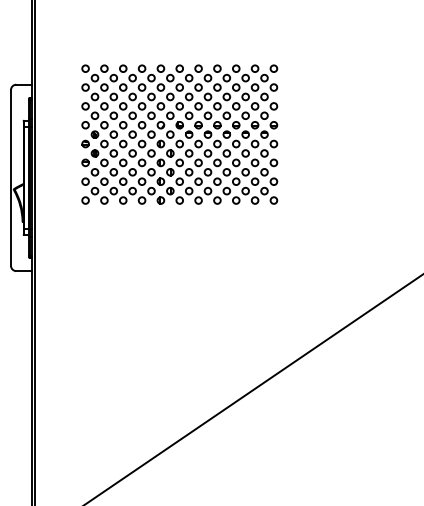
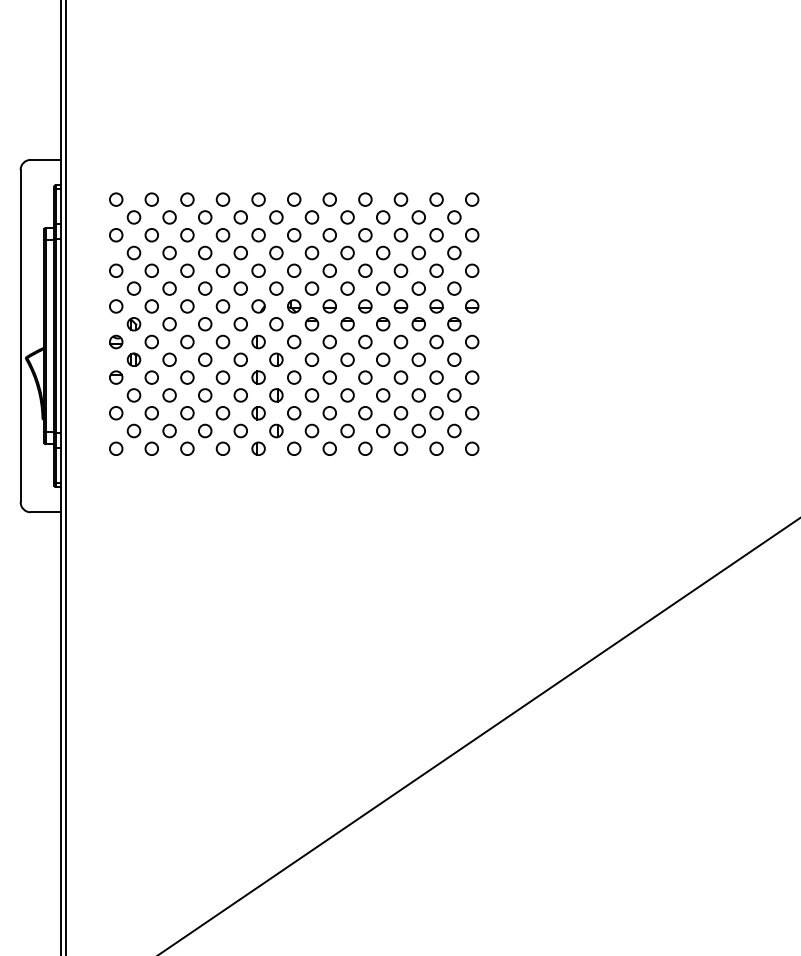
part: (179, 134) -> (293, 323), moved

